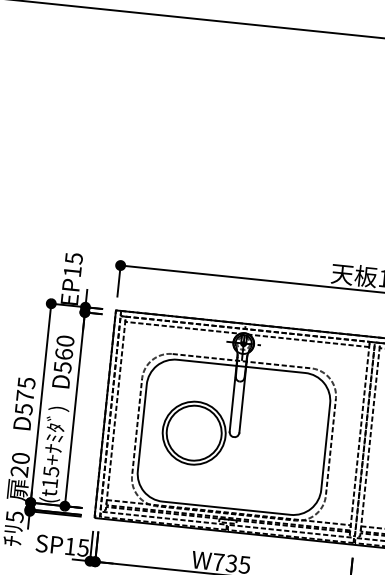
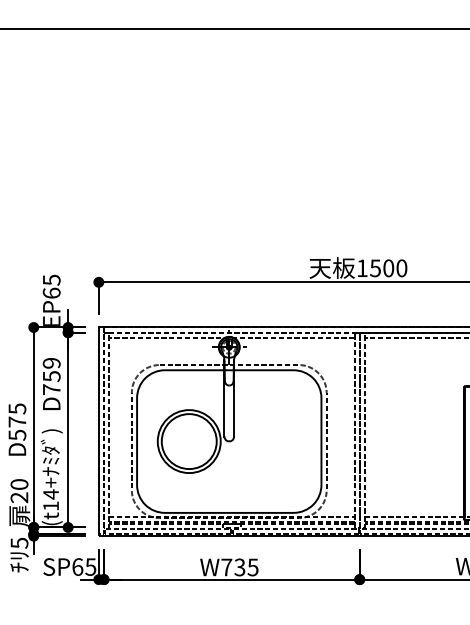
text: (72, 270) -> (51, 292), EP15 -> EP65
text: (63, 354) -> (51, 376), D560 -> D759
text: (50, 471) -> (50, 494), (t15+ -> (t14+
text: (70, 545) -> (77, 566), SP15 -> SP65

